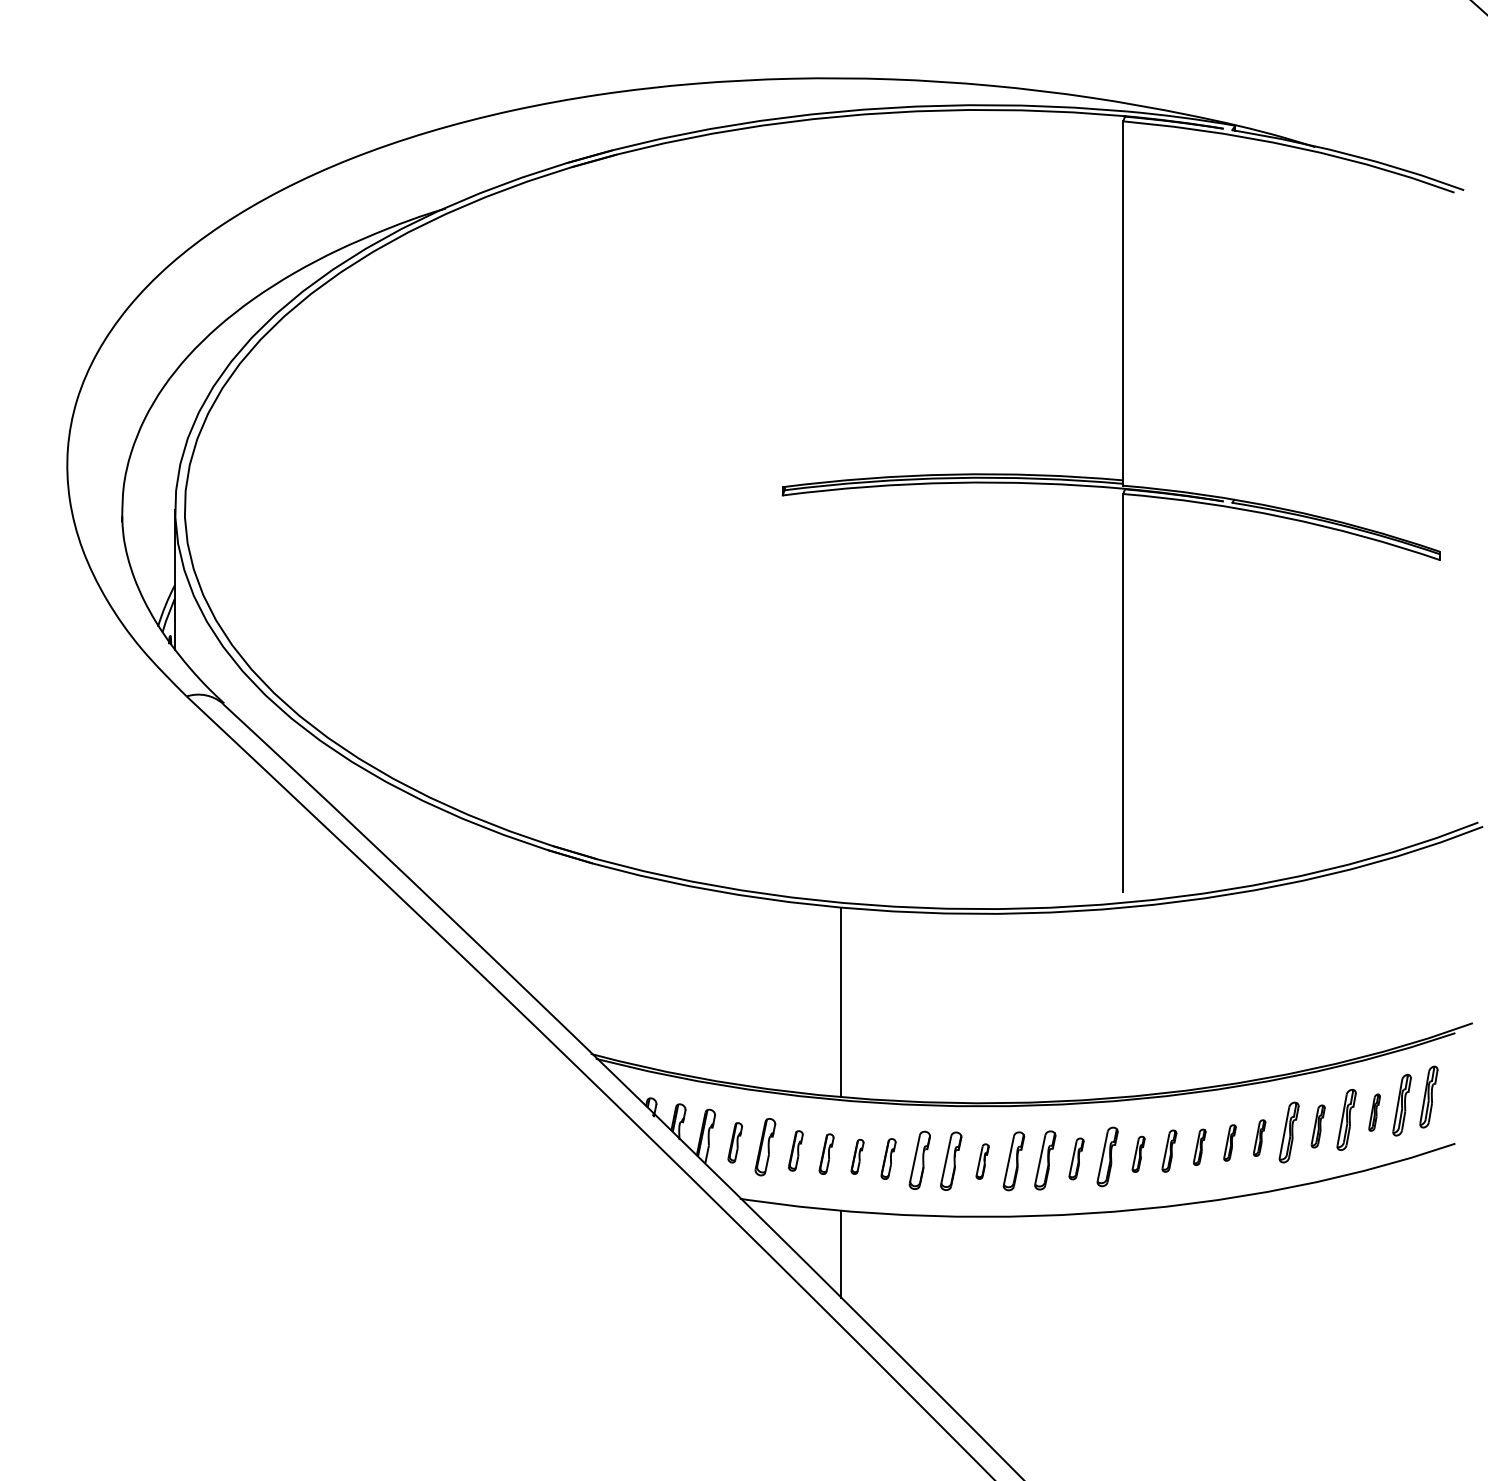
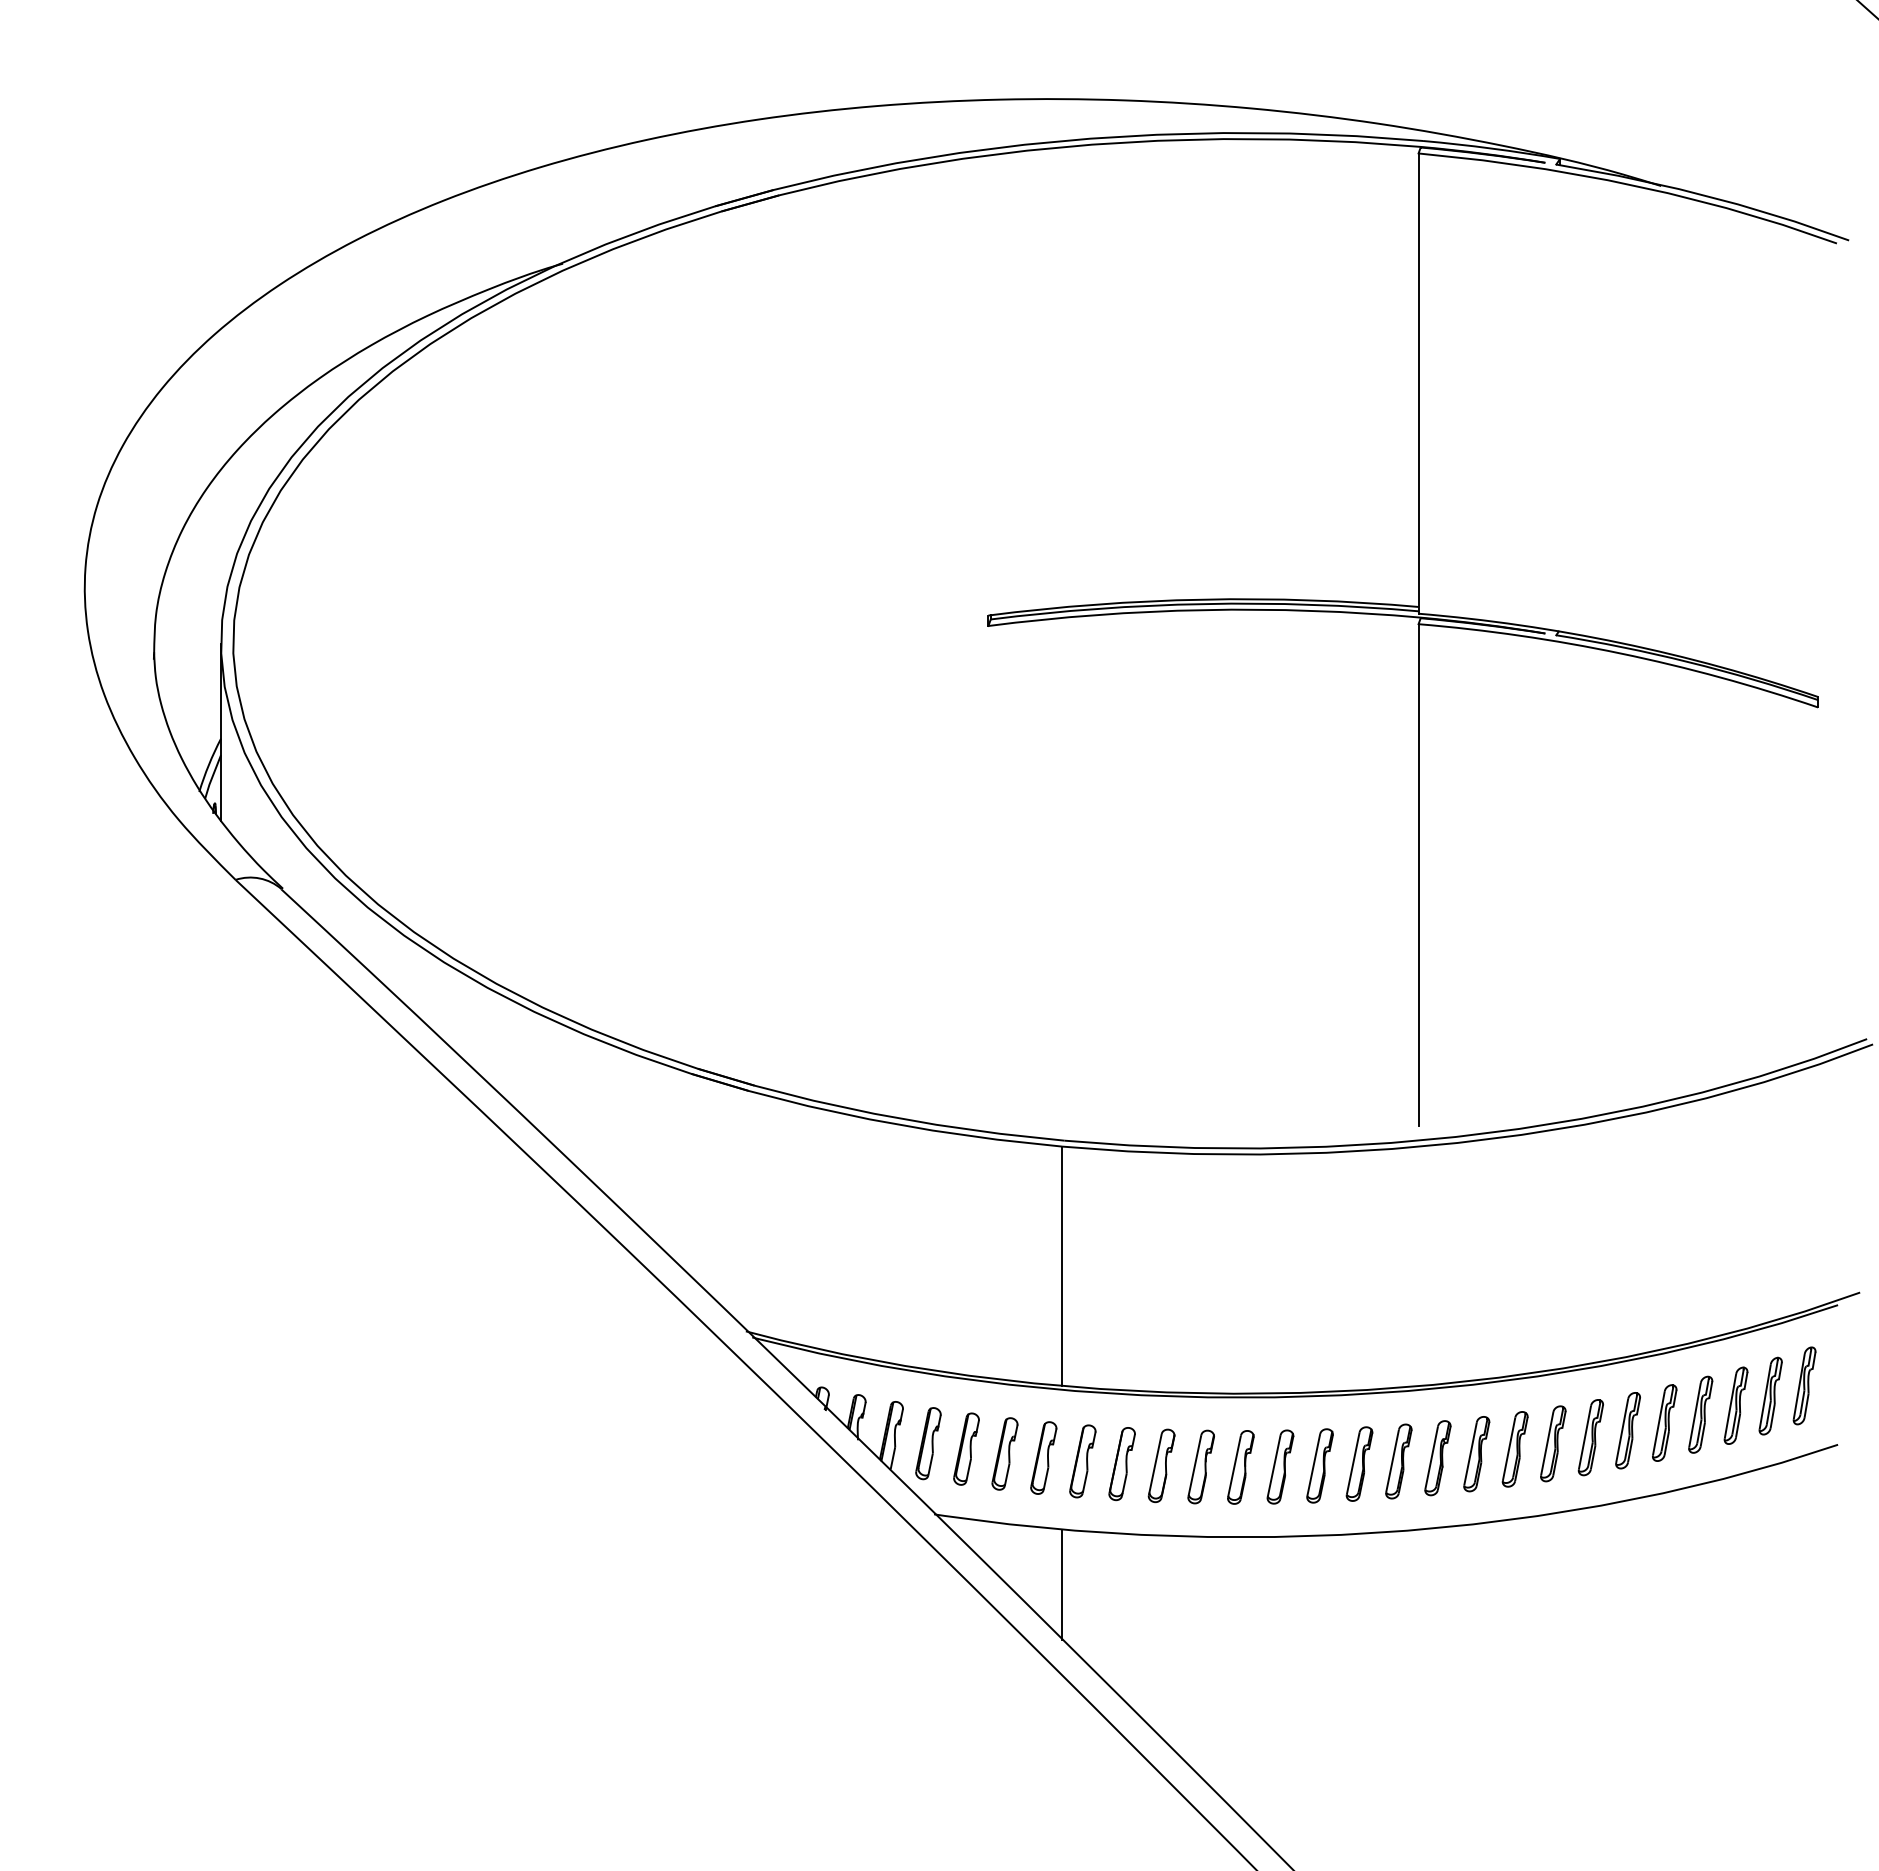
part: (1374, 1112) -> (1735, 1405), size x1.67
part: (1317, 1126) -> (1664, 1422), size x1.43
part: (1259, 1137) -> (1590, 1437), size x1.67
part: (735, 1142) -> (928, 1443), size x1.43
part: (1230, 1142) -> (1553, 1443), size x1.67
part: (1199, 1147) -> (1514, 1449), size x1.67
part: (795, 1150) -> (1004, 1453), size x1.43
part: (1169, 1151) -> (1476, 1454), size x1.43
part: (826, 1153) -> (1043, 1457), size x1.43
part: (1138, 1154) -> (1437, 1458), size x1.67
part: (857, 1156) -> (1082, 1461), size x1.67
part: (1076, 1158) -> (1359, 1463), size x1.43
part: (888, 1159) -> (1121, 1464), size x1.43
part: (982, 1161) -> (1240, 1467), size x1.67

